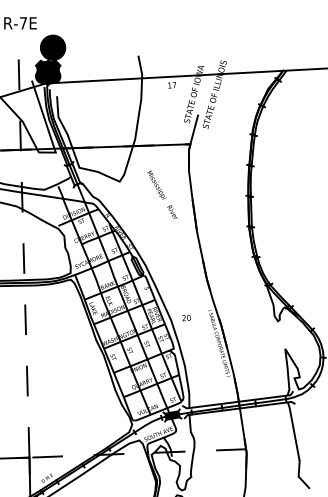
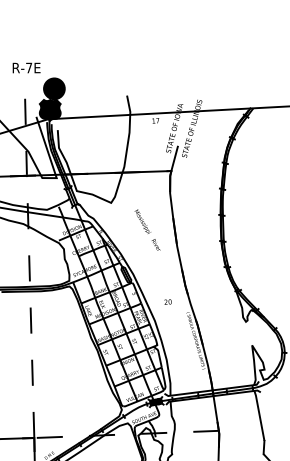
text: (162, 194) -> (147, 229), moved
text: (185, 317) -> (167, 301), moved

